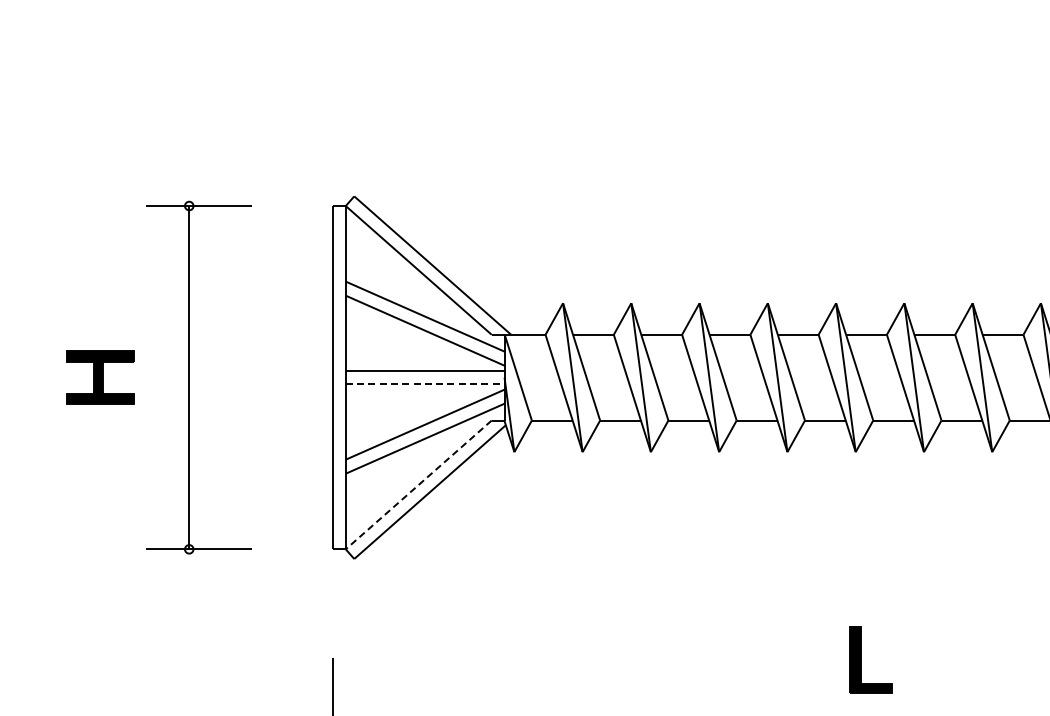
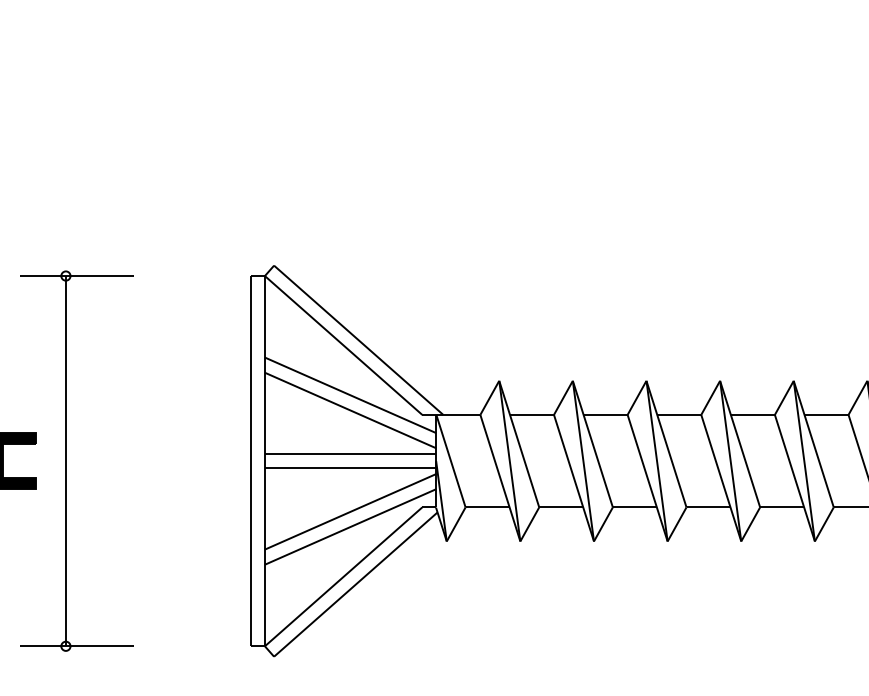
part: (189, 377) -> (66, 460), moved
line: (425, 384) -> (350, 468), dashed -> solid
line: (418, 485) -> (343, 577), dashed -> solid

